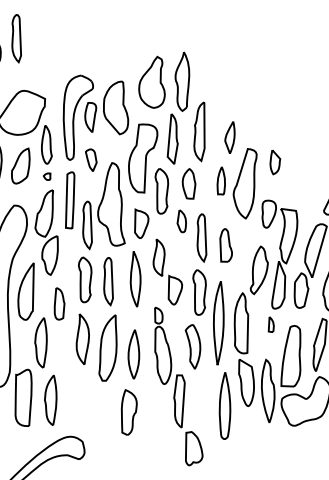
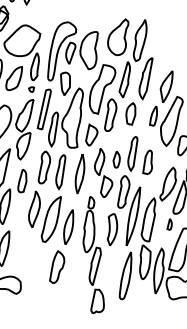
part: (229, 137) -> (165, 86), size x1.43
part: (90, 159) -> (64, 83), size x1.43
part: (181, 221) -> (116, 159), moved

